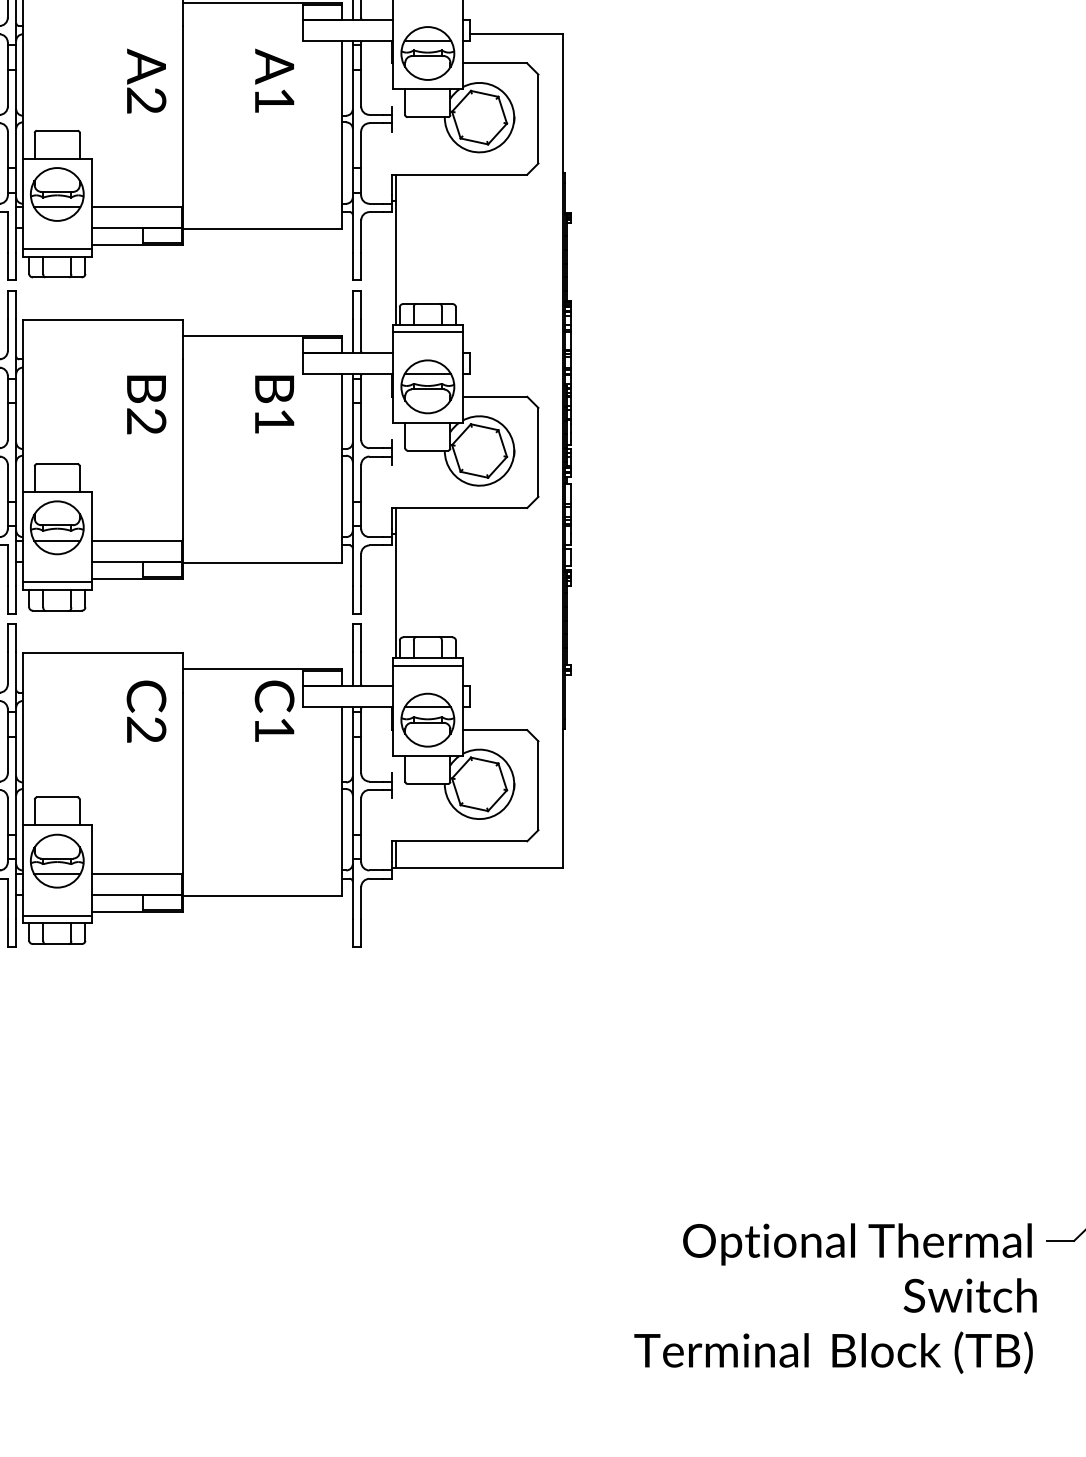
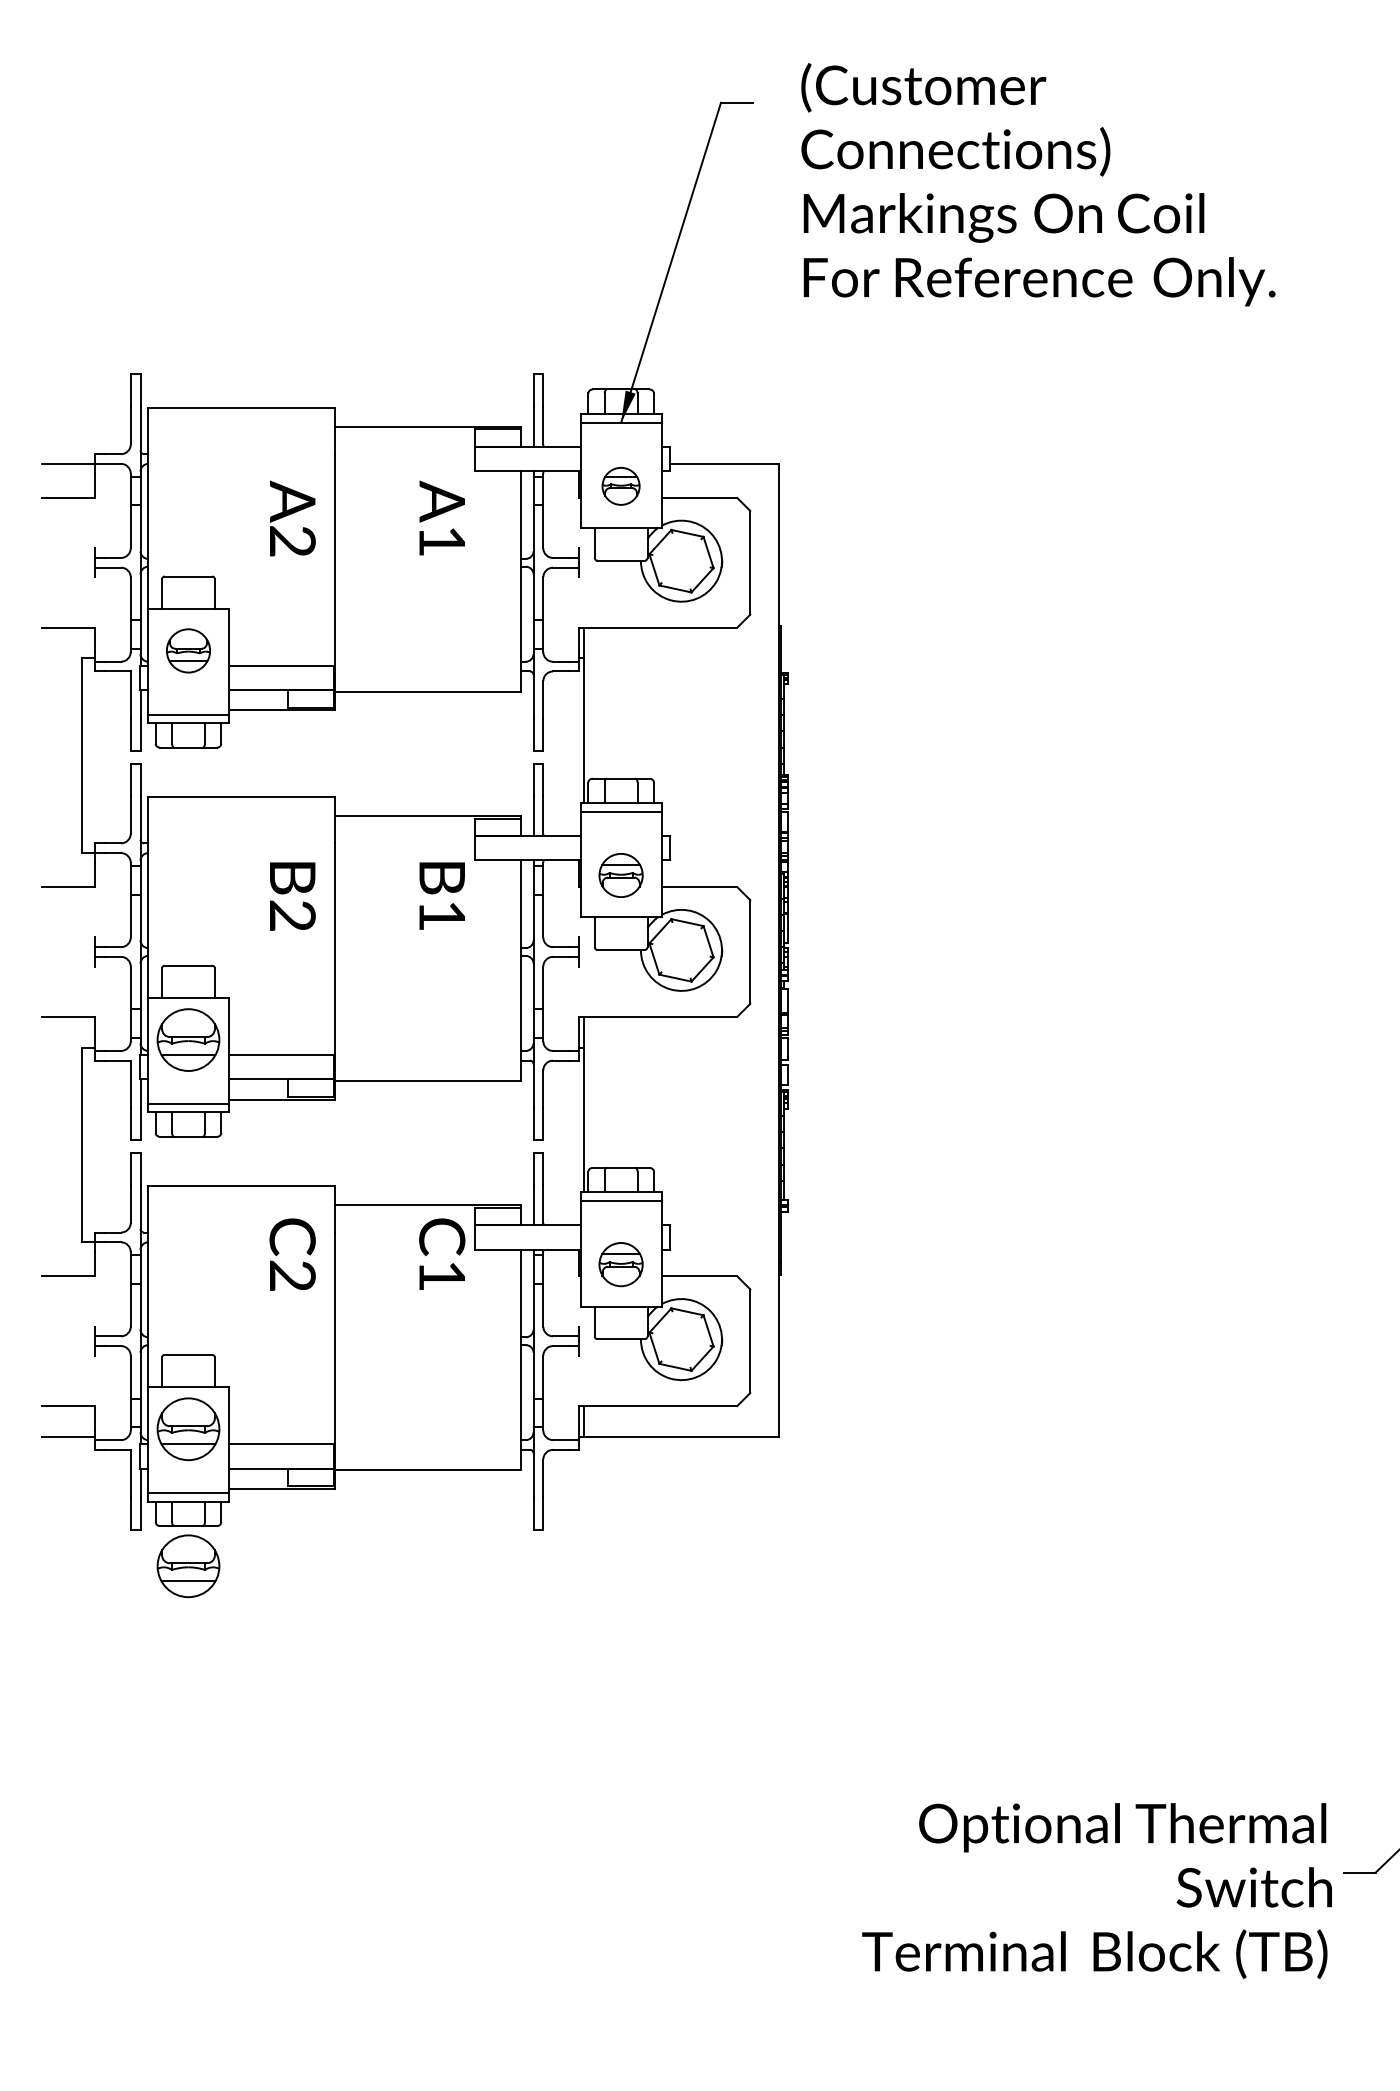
part: (427, 53) -> (620, 486), size x0.6
part: (57, 194) -> (188, 650), size x0.7
part: (427, 386) -> (620, 875), size x0.7
part: (427, 720) -> (620, 1264), size x0.7
part: (57, 978) -> (188, 1566), added
text: (834, 1298) -> (1096, 1890), moved

